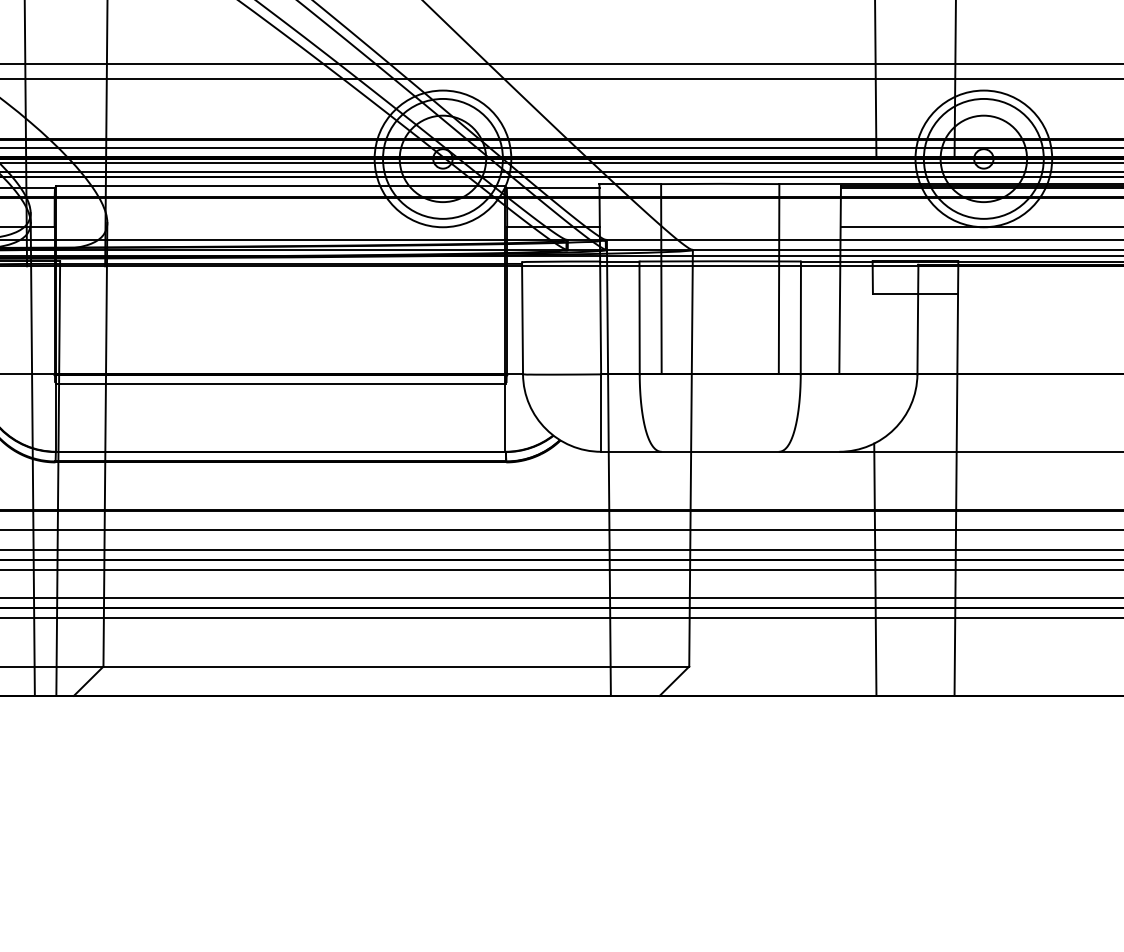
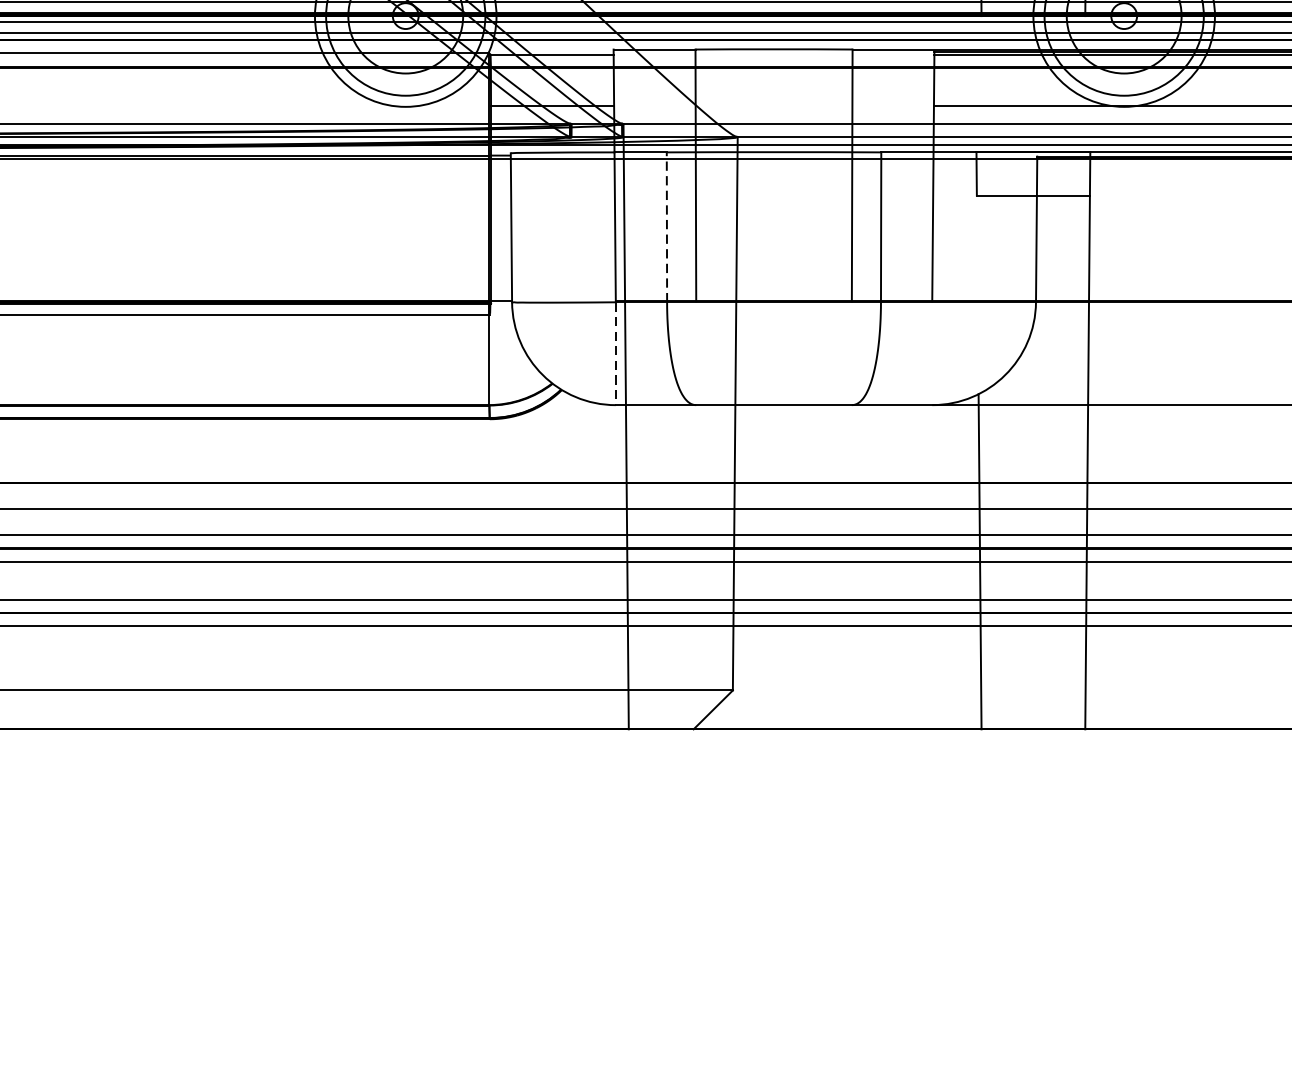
line: (639, 317) -> (666, 226), solid -> dashed
line: (601, 413) -> (616, 354), solid -> dashed

